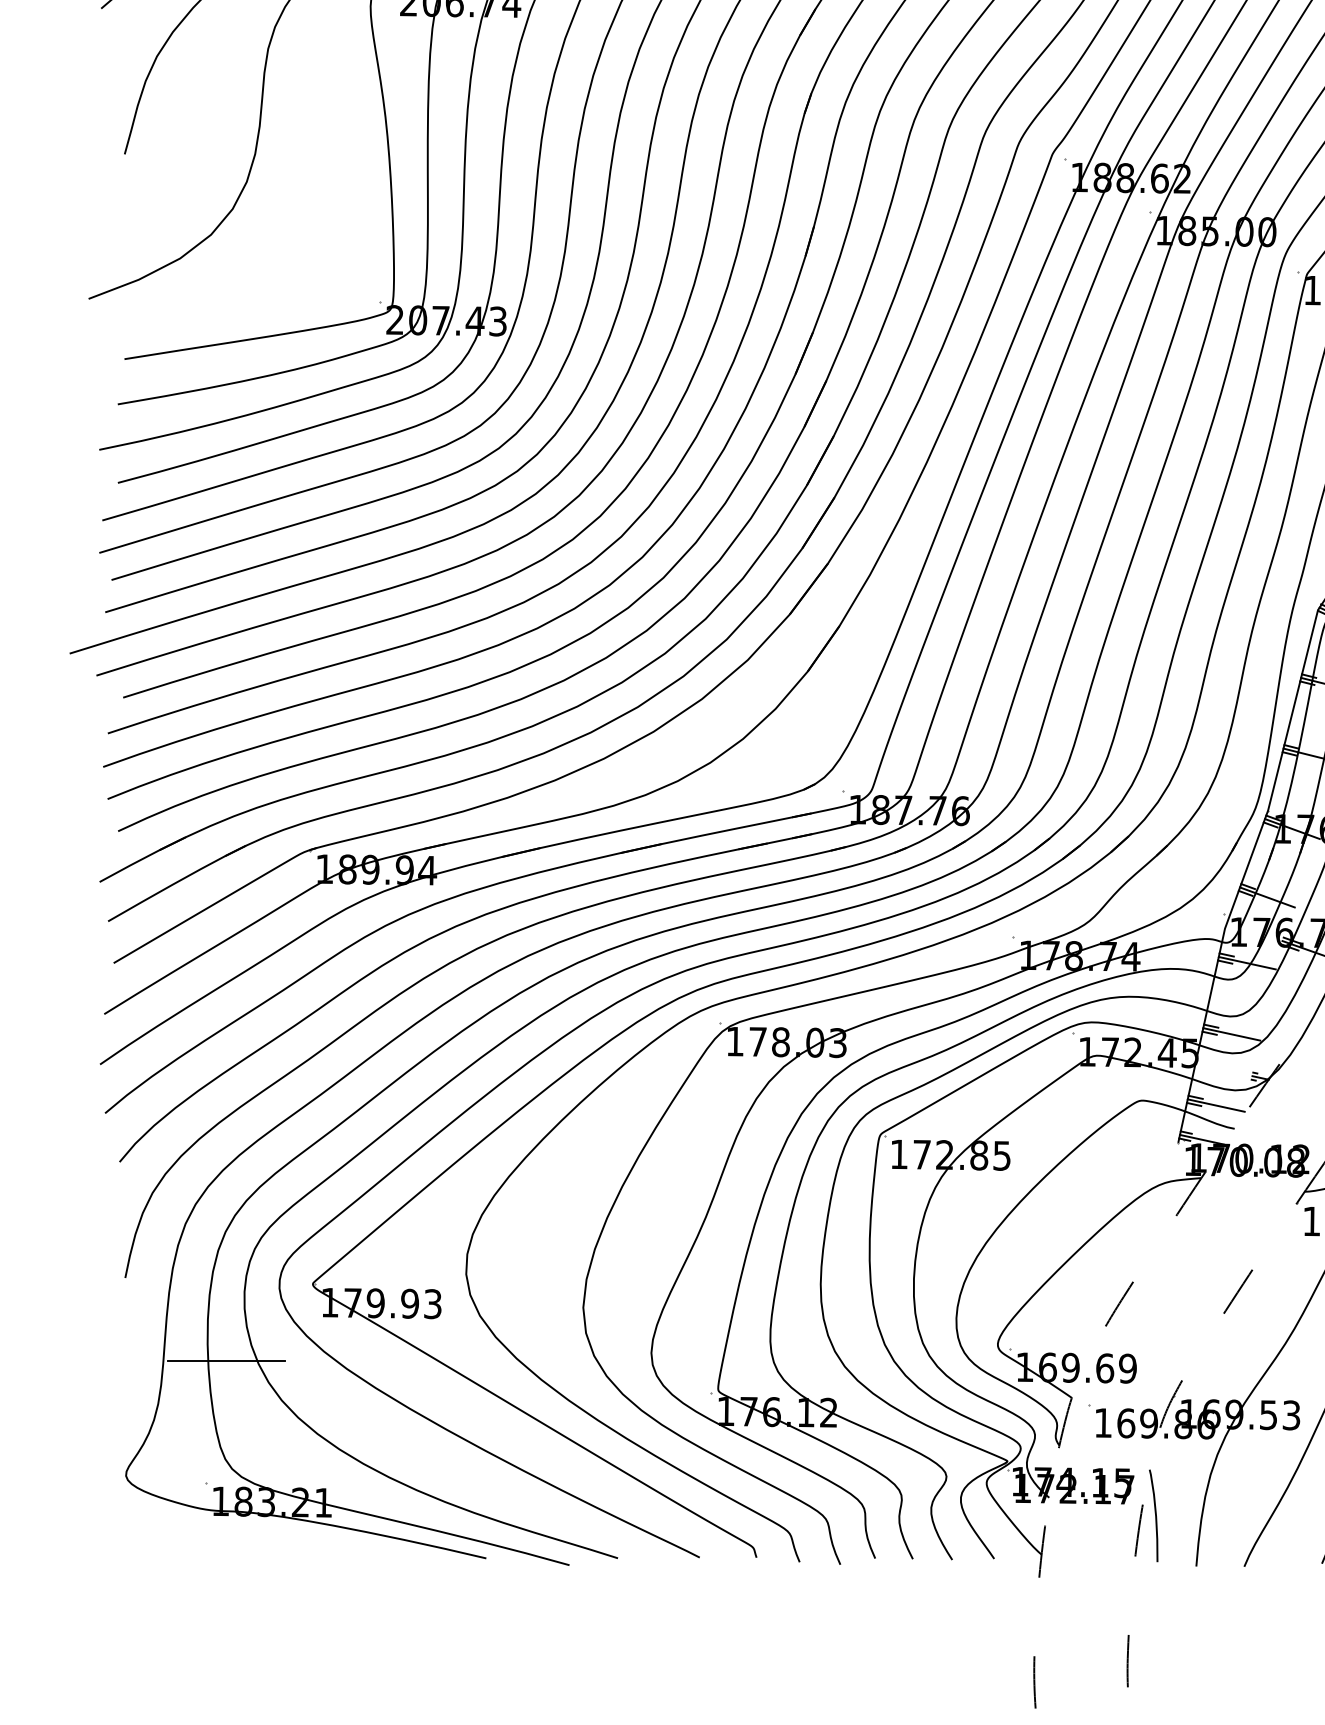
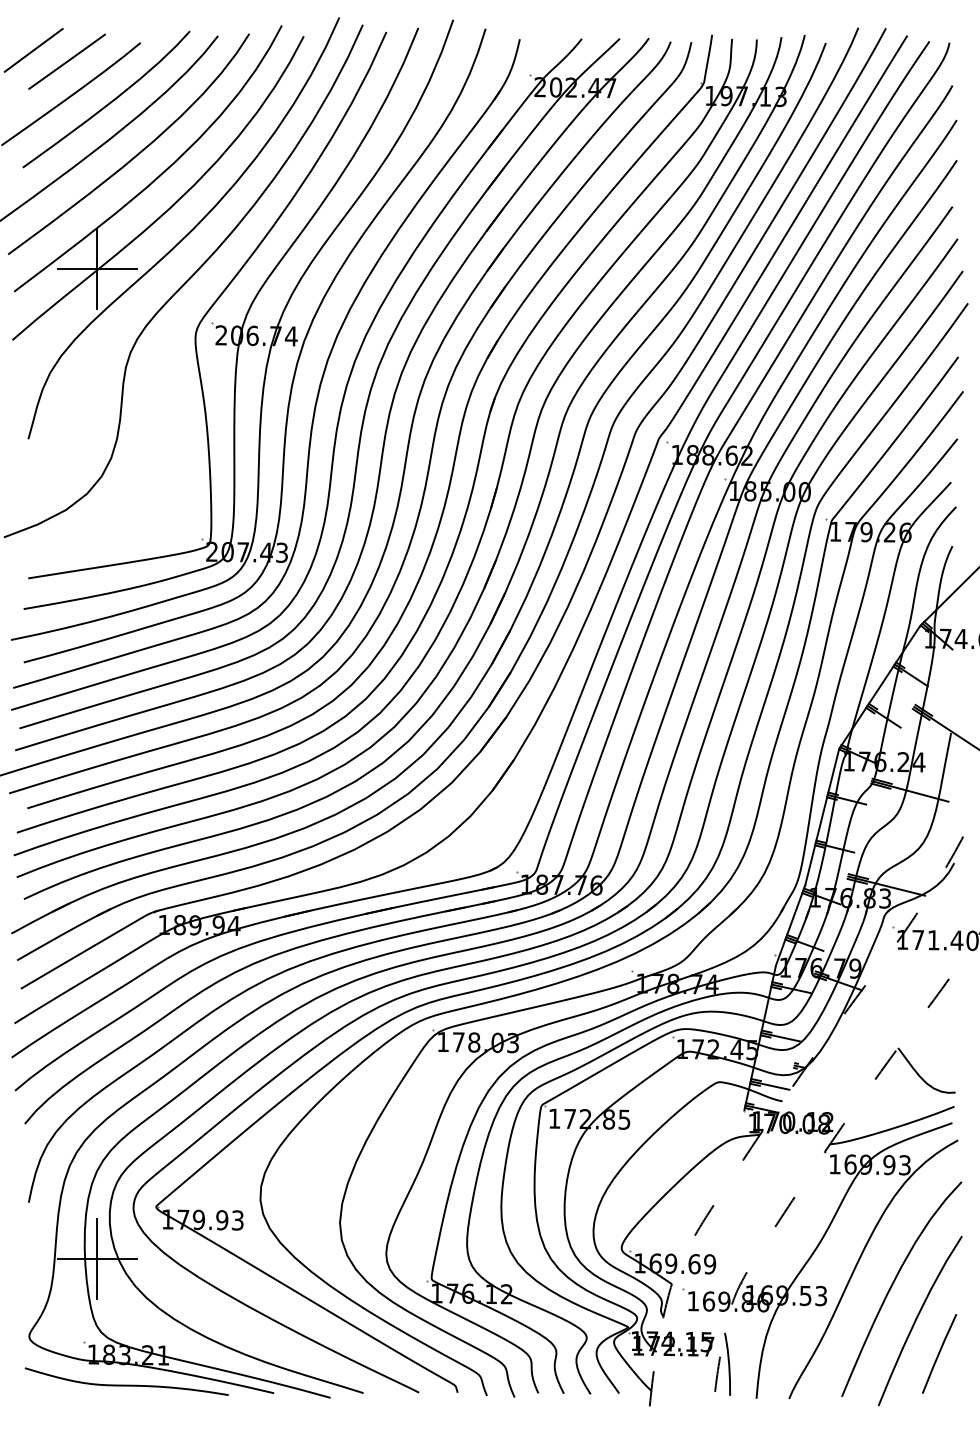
line: (226, 1360) -> (97, 1258), added
curve: (269, 1545) -> (126, 1384), added

